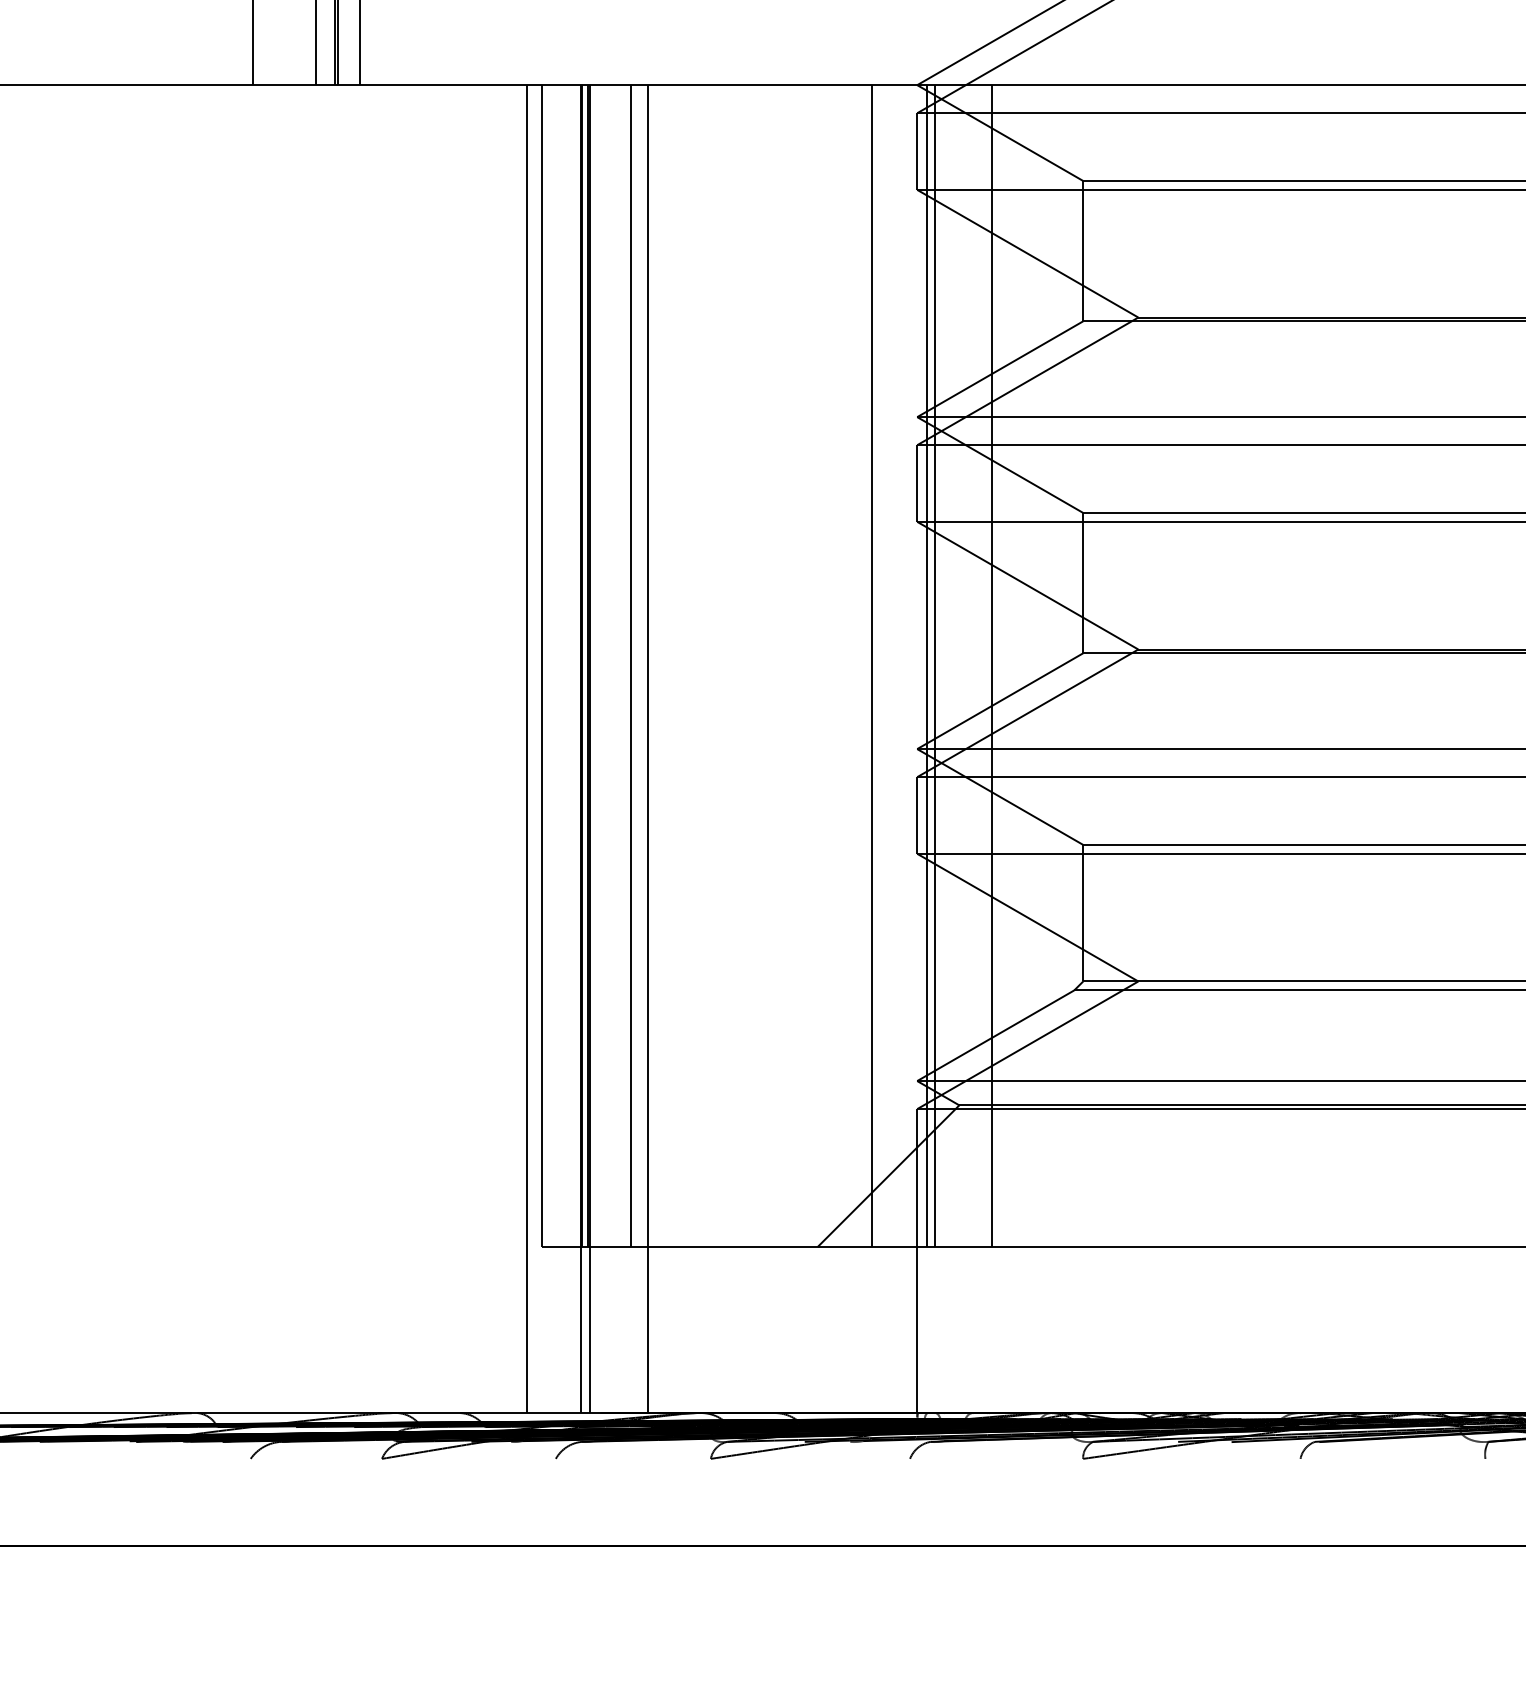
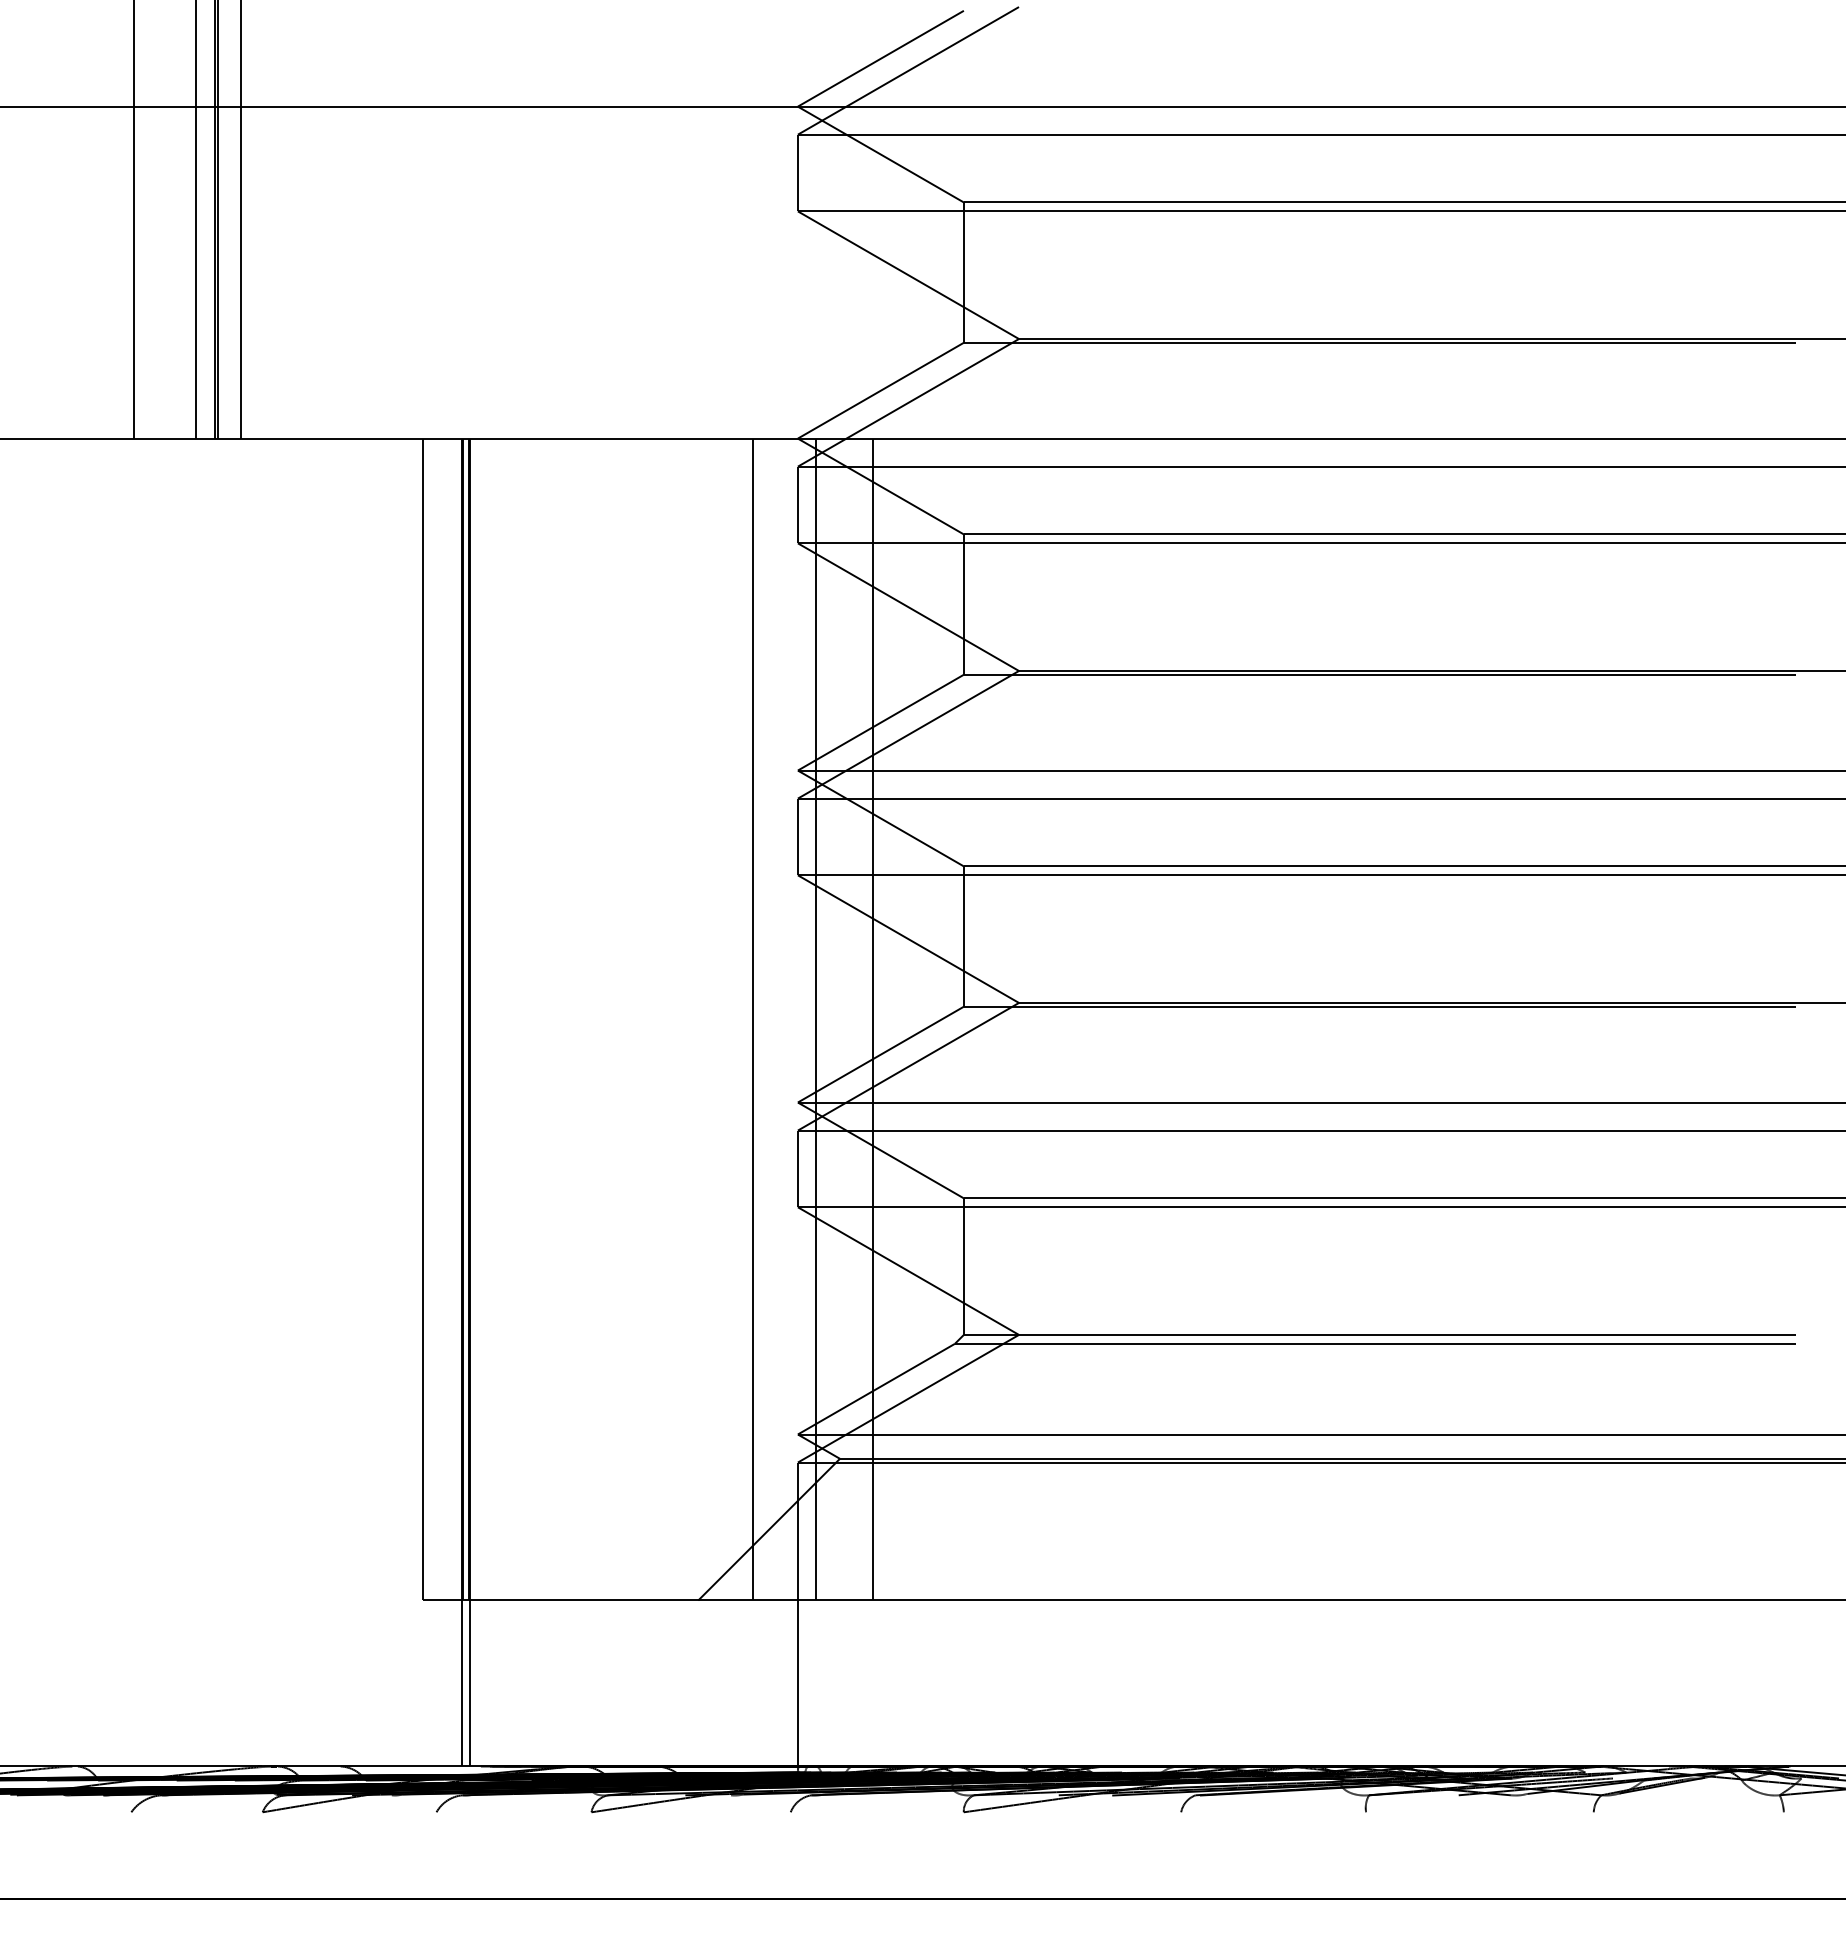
line: (630, 666) -> (511, 1019), removed
line: (926, 666) -> (807, 1019), removed
line: (526, 749) -> (407, 1102), removed
line: (647, 749) -> (528, 1102), removed

